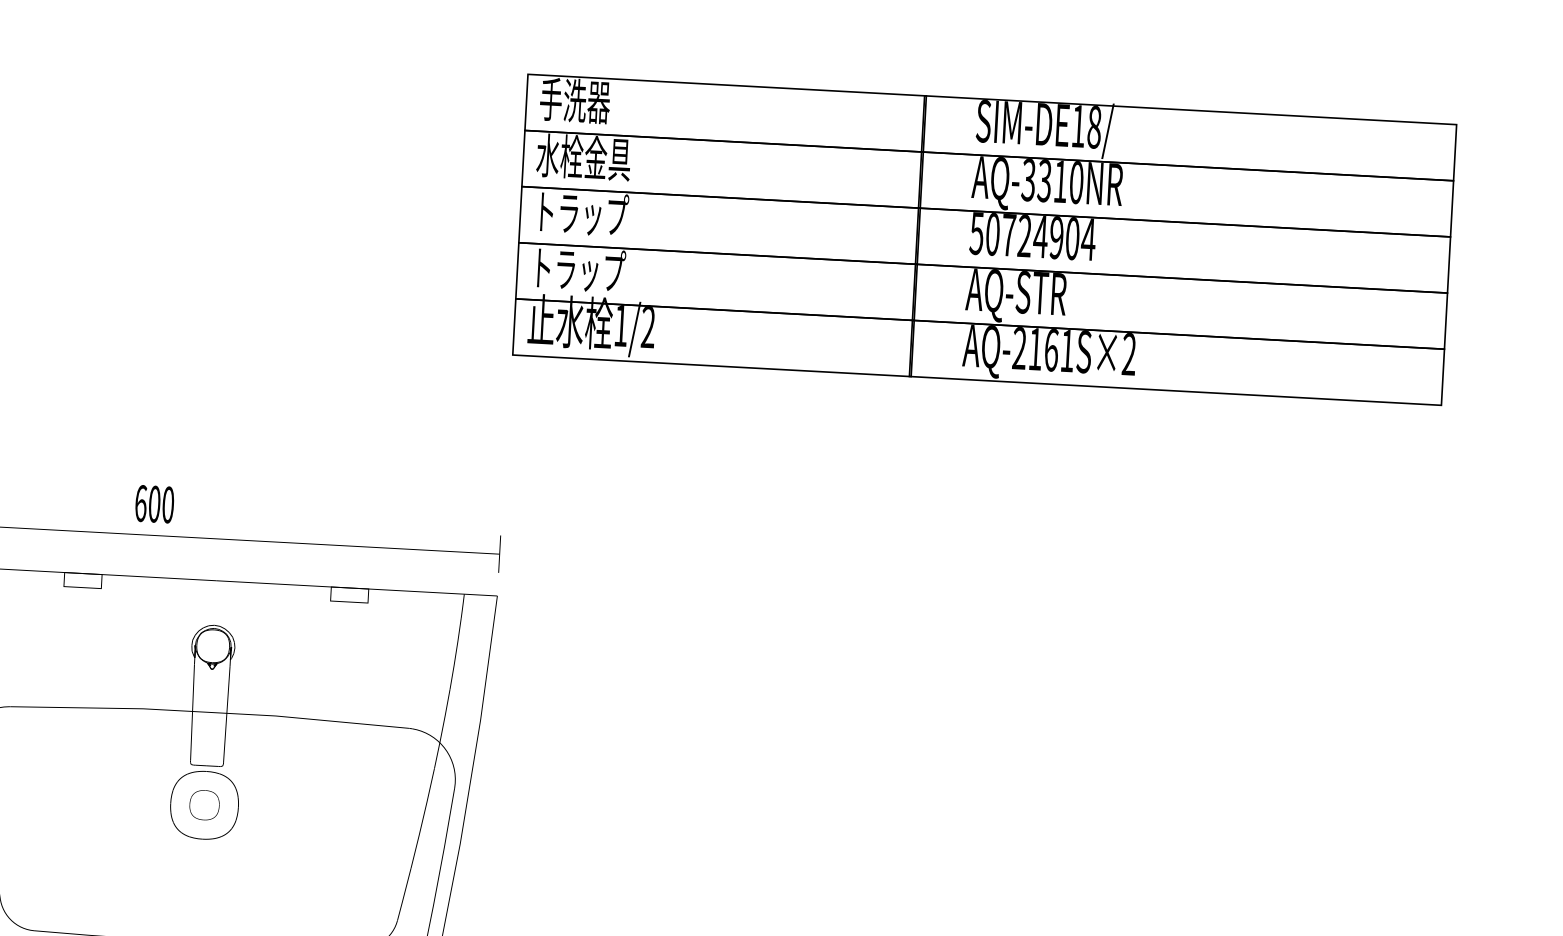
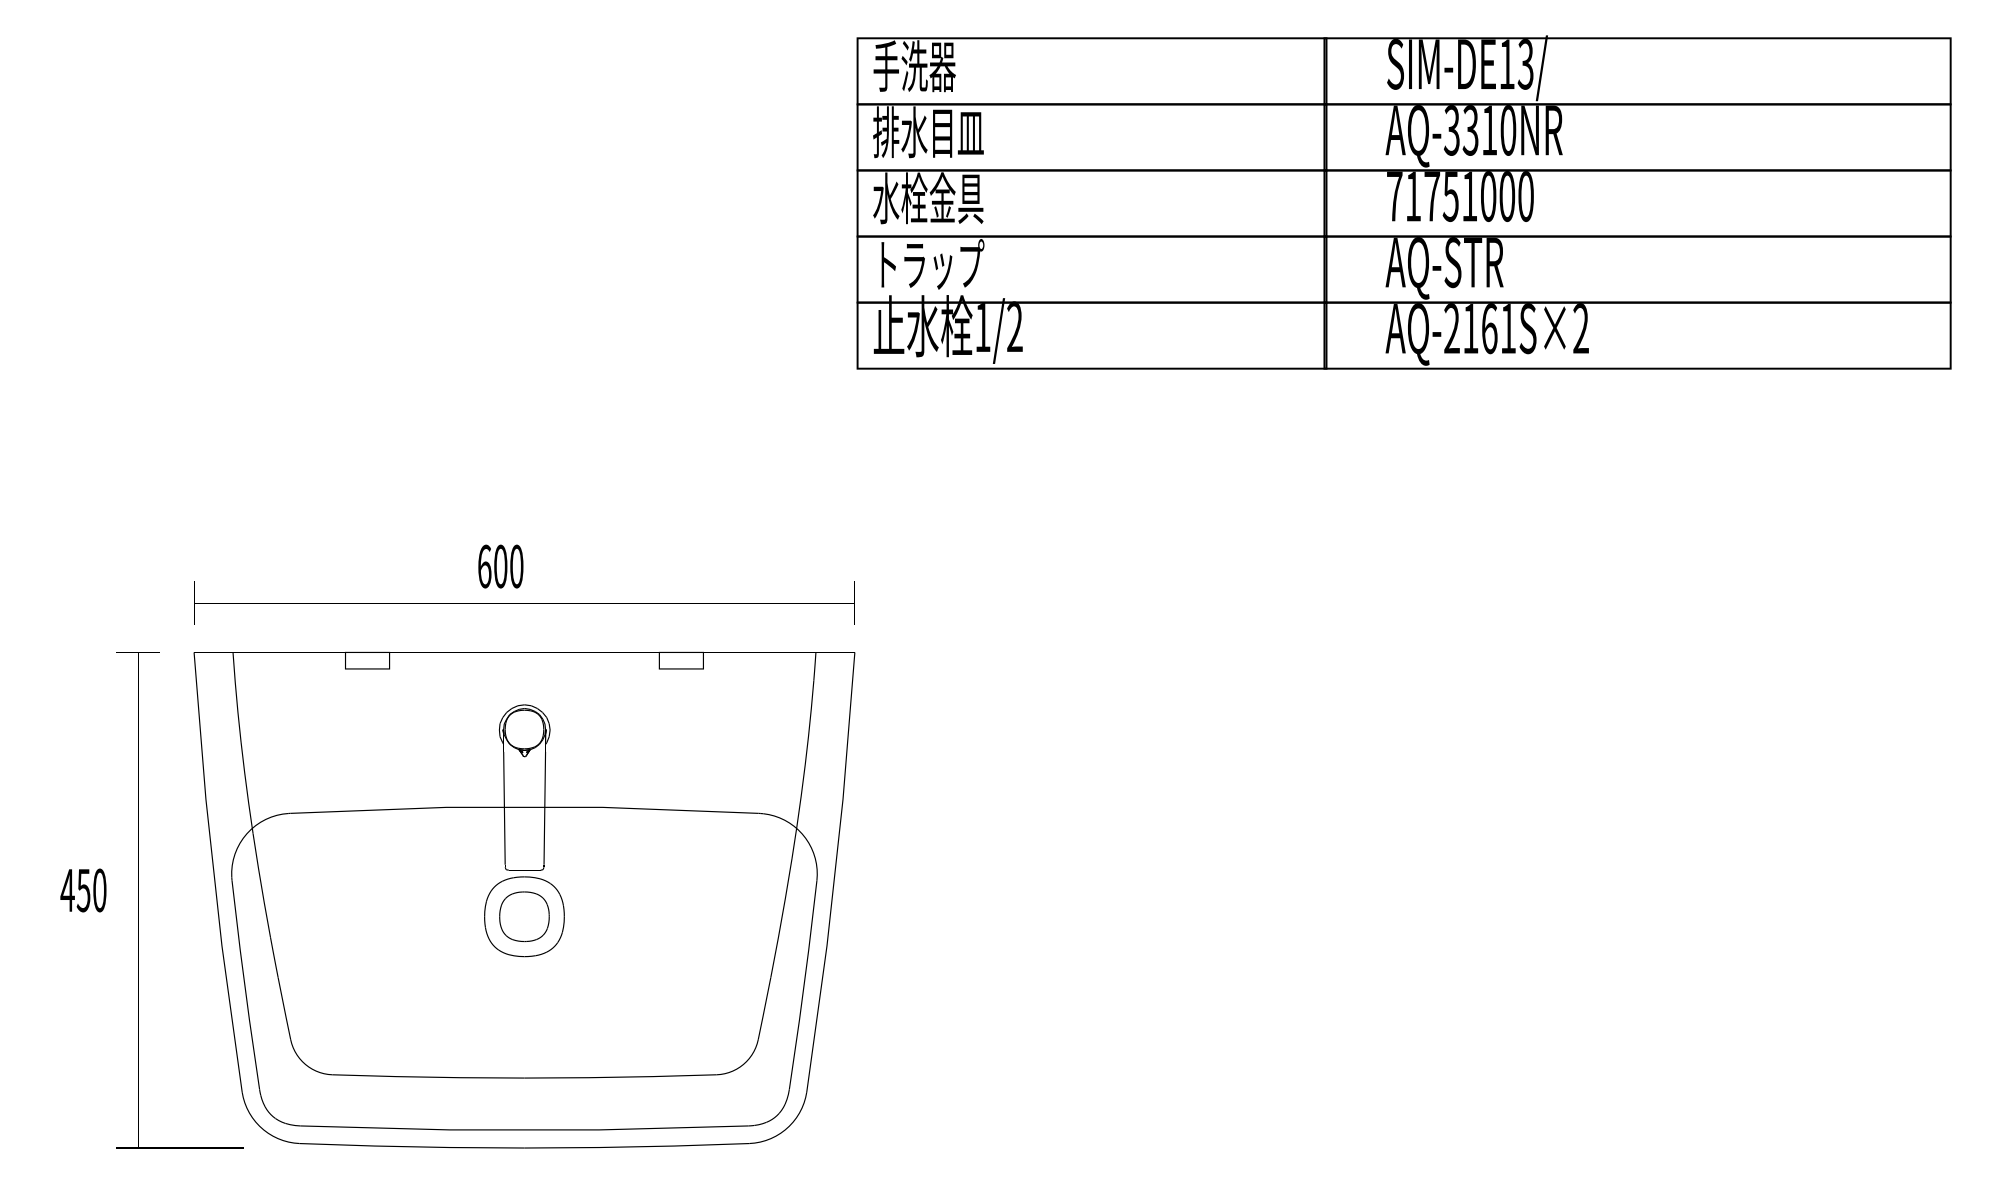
text: (1094, 127) -> (1525, 64), SIM-DE18/ -> SIM-DE13/
text: (583, 157) -> (928, 132), 水栓金具 -> 排水目皿
text: (580, 213) -> (928, 198), トラップ -> 水栓金具
text: (1032, 236) -> (1460, 196), 50724904 -> 71751000
text: (154, 504) -> (500, 566), moved
part: (204, 805) -> (524, 916), size x1.43

